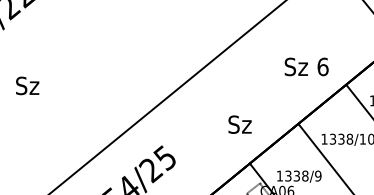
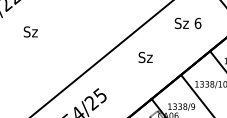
text: (305, 65) -> (187, 22), moved
text: (27, 85) -> (30, 31), moved
text: (239, 124) -> (145, 57), moved

